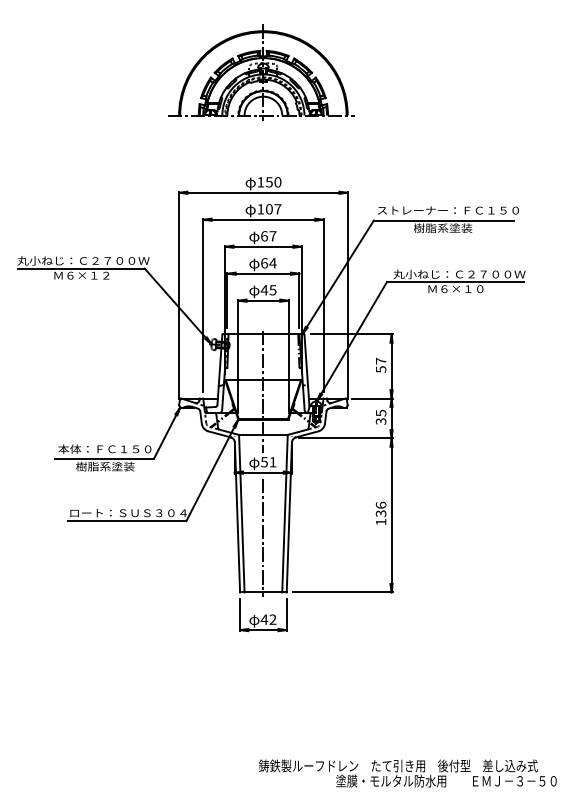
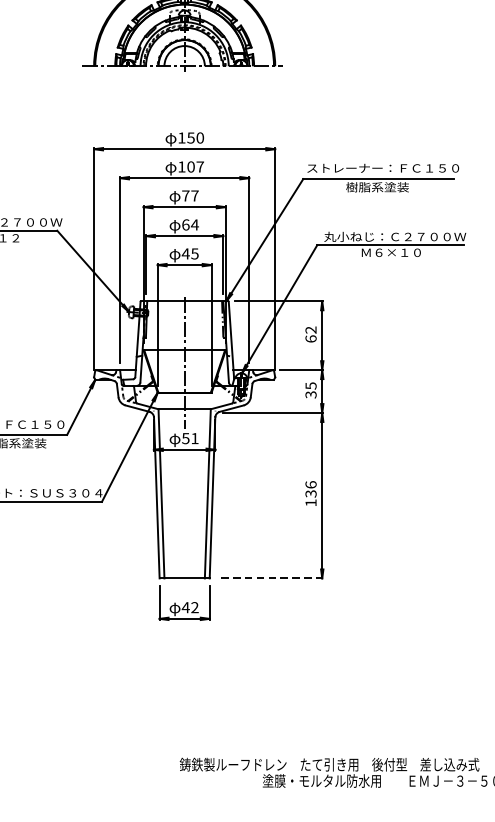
text: (264, 236) -> (185, 196), 67 -> 77
text: (380, 364) -> (310, 333), 57 -> 62
line: (263, 537) -> (184, 519), removed
line: (343, 592) -> (270, 578), solid -> dashed

